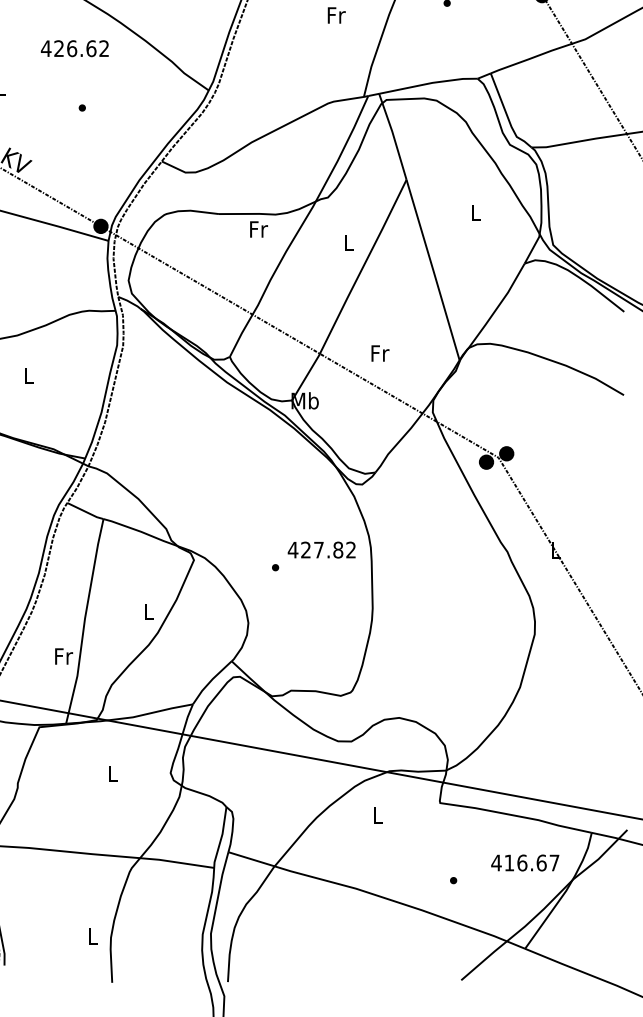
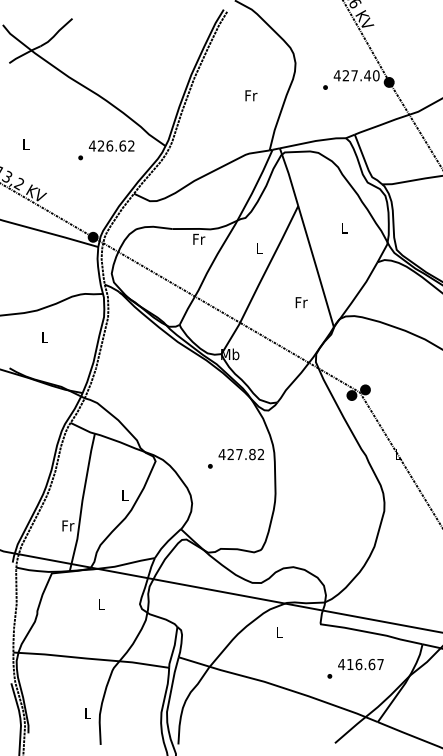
text: (74, 47) -> (111, 145), moved
text: (380, 353) -> (301, 302), moved
text: (524, 862) -> (360, 664), moved

